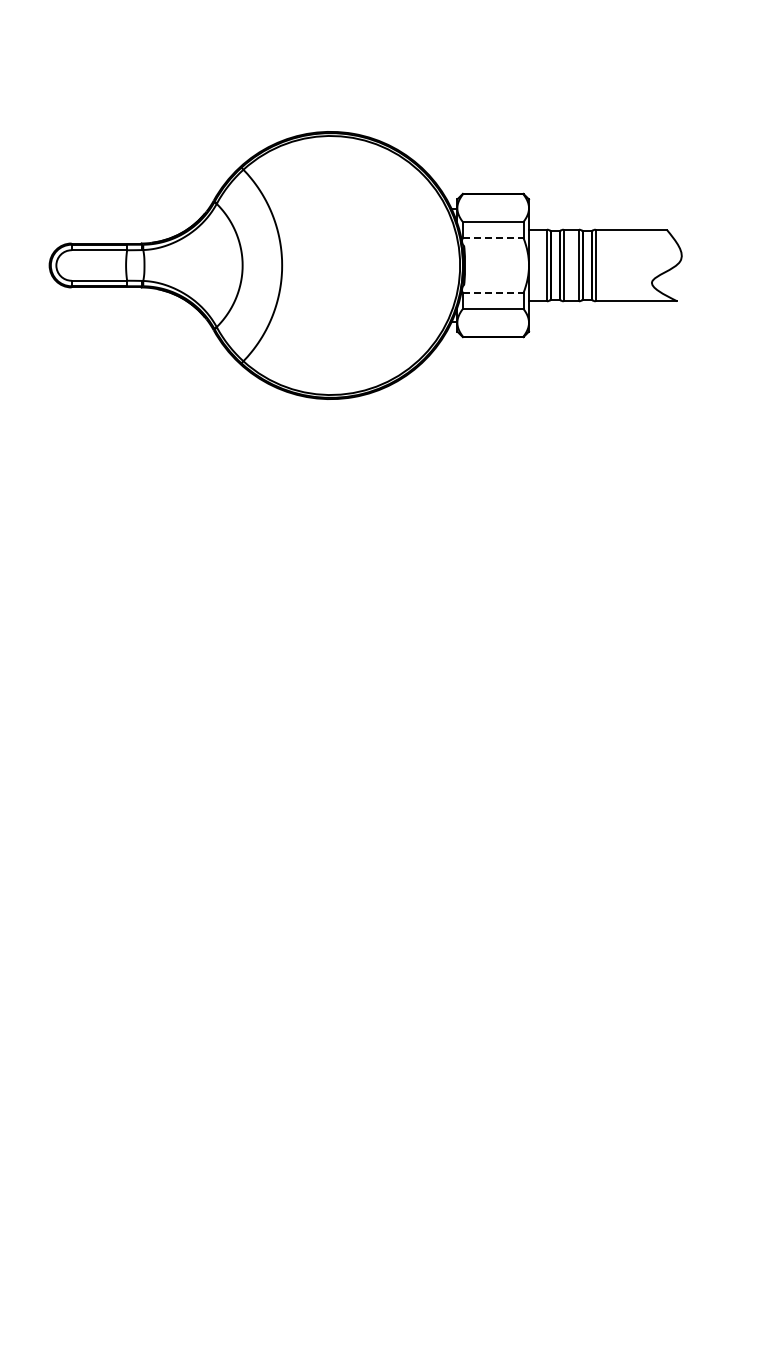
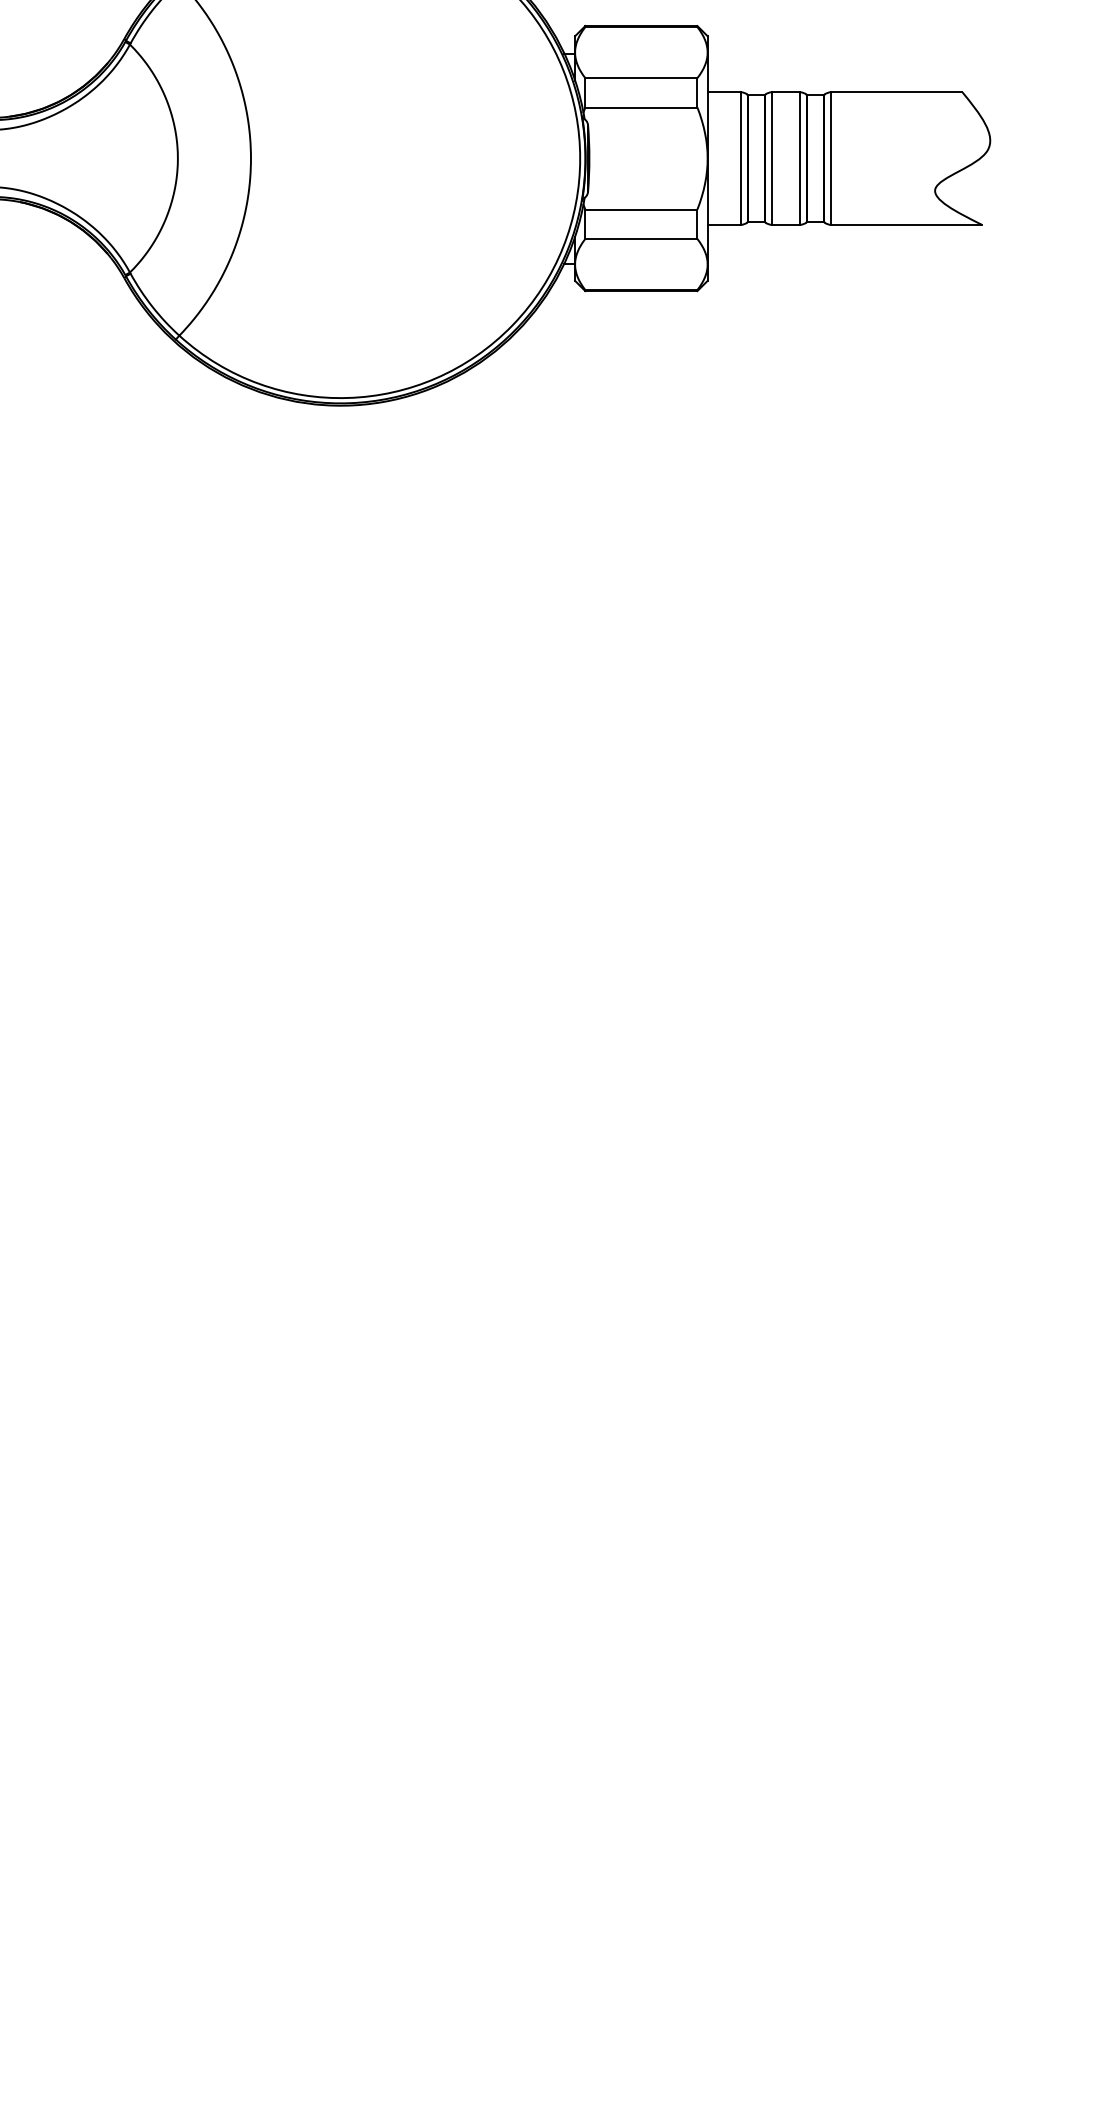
line: (493, 237) -> (641, 106), dashed -> solid
line: (493, 293) -> (641, 210), dashed -> solid

